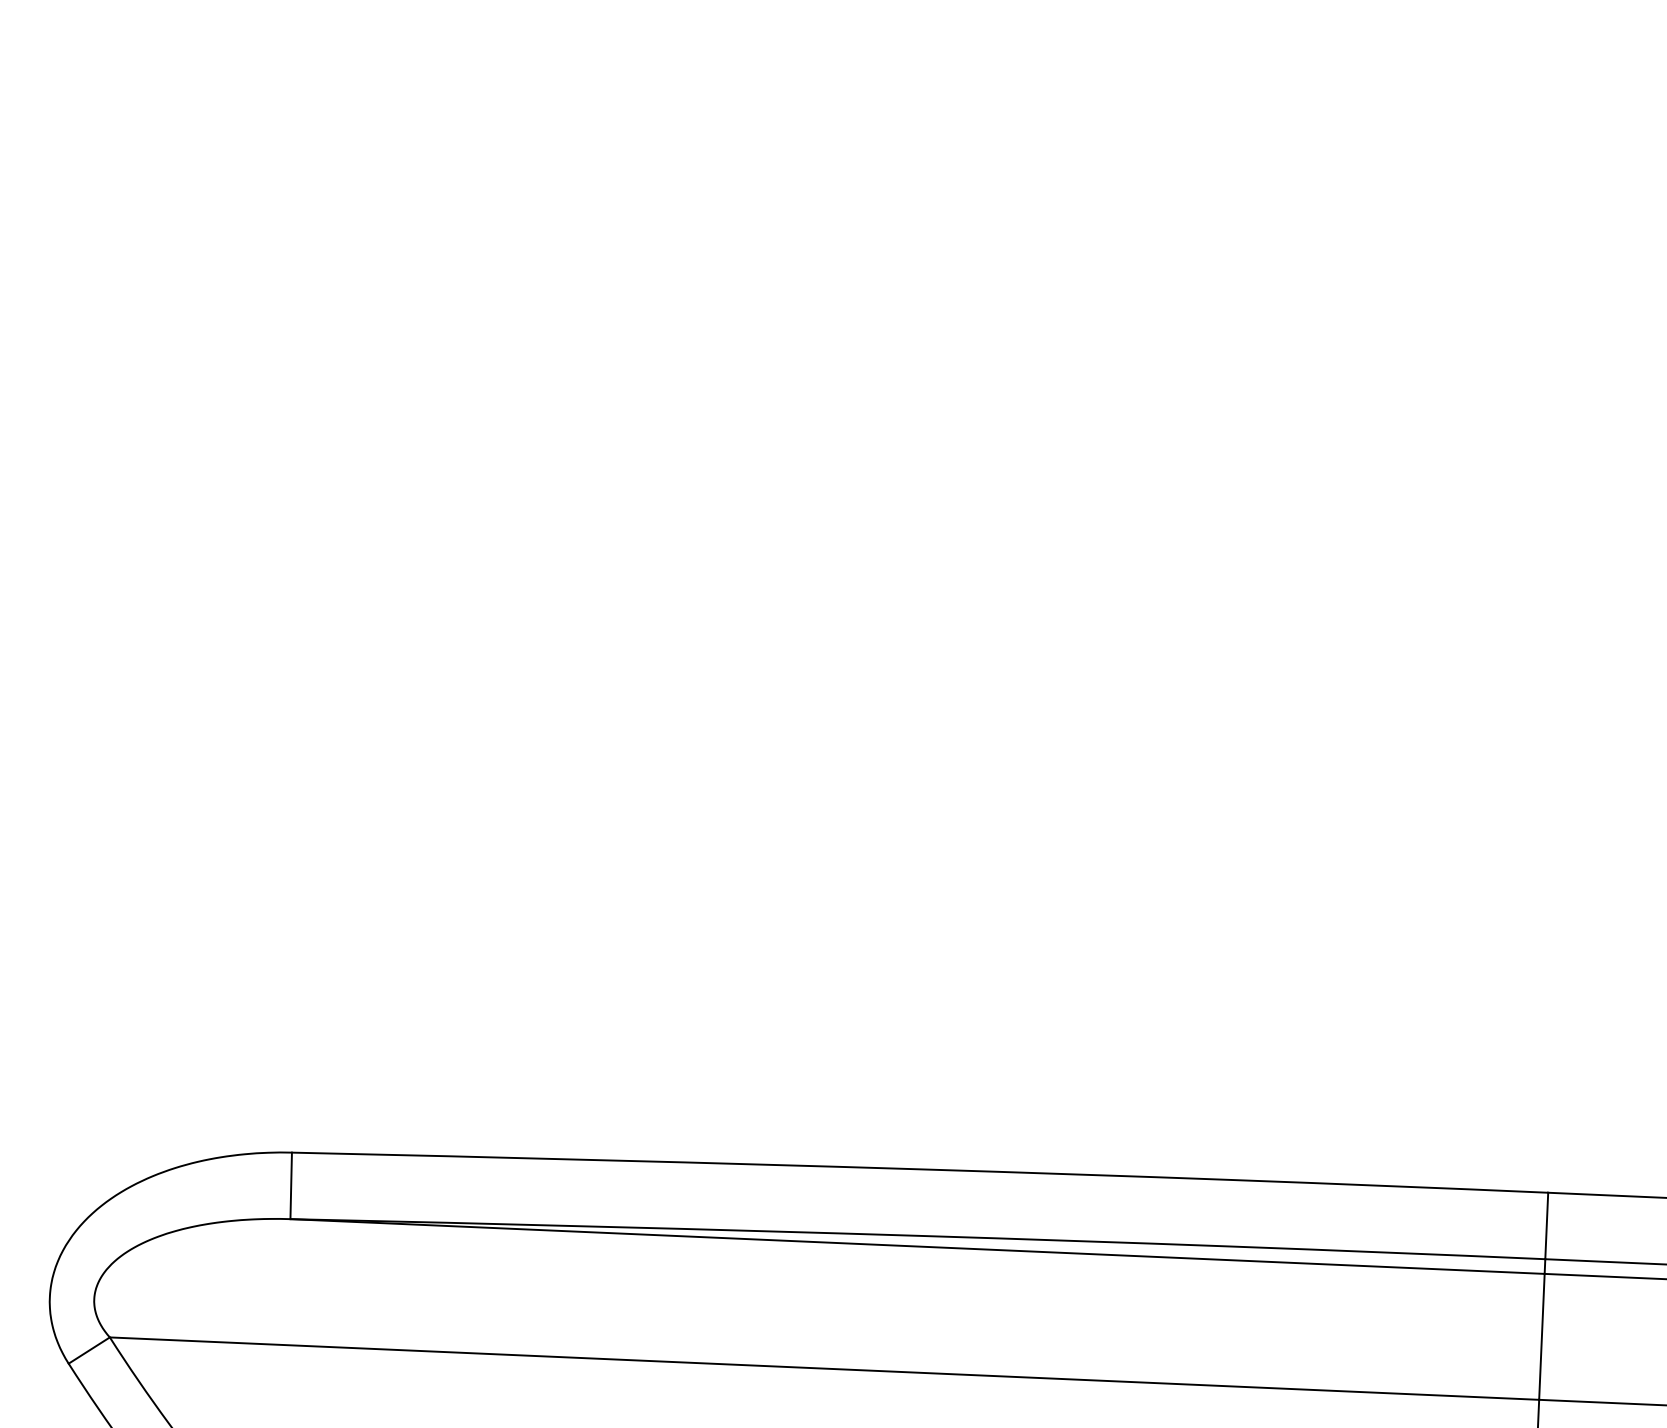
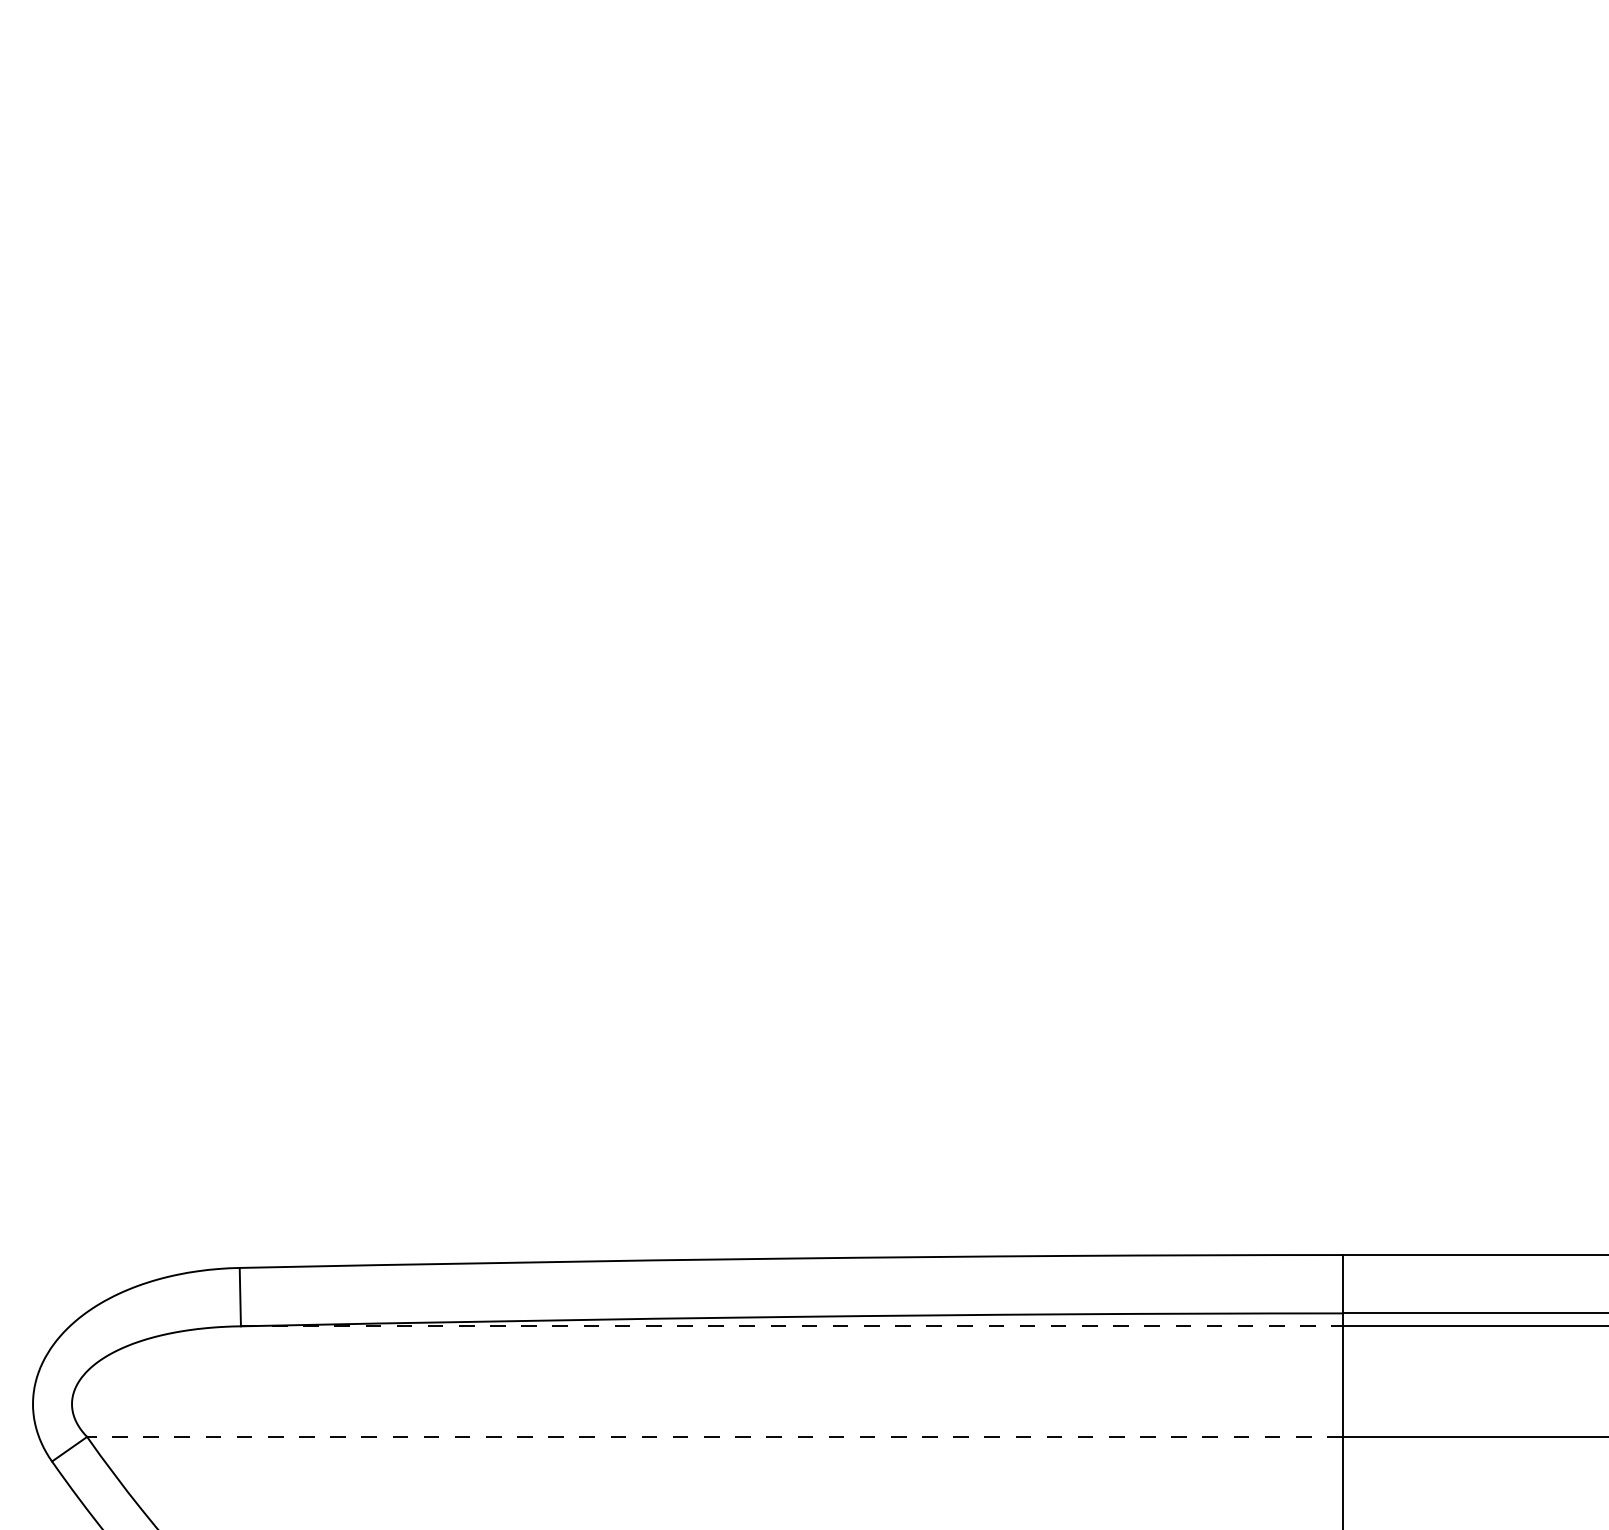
line: (917, 1246) -> (791, 1326), solid -> dashed
line: (824, 1368) -> (714, 1436), solid -> dashed

